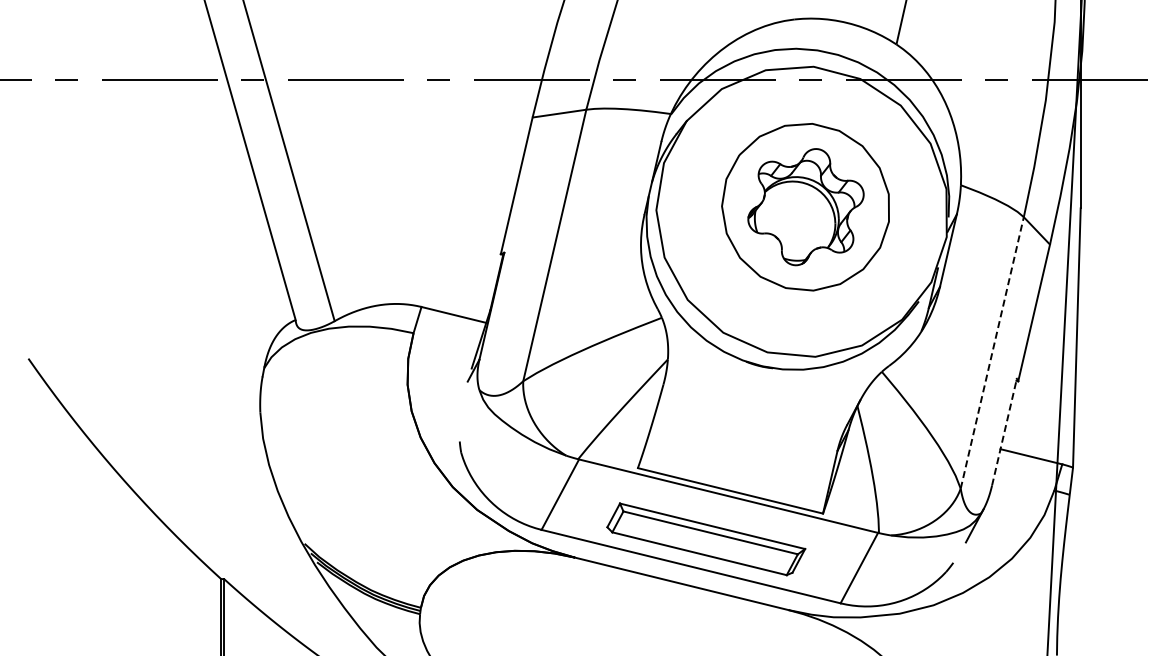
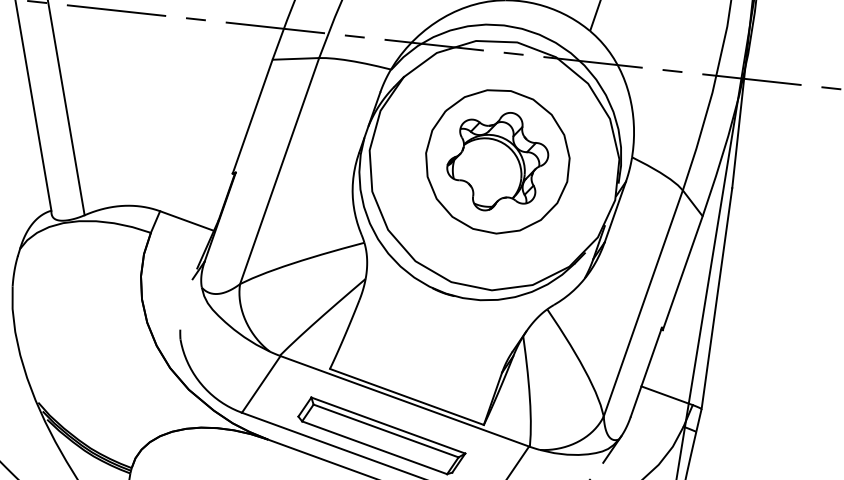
line: (992, 352) -> (643, 303), dashed -> solid
line: (1004, 432) -> (646, 372), dashed -> solid

